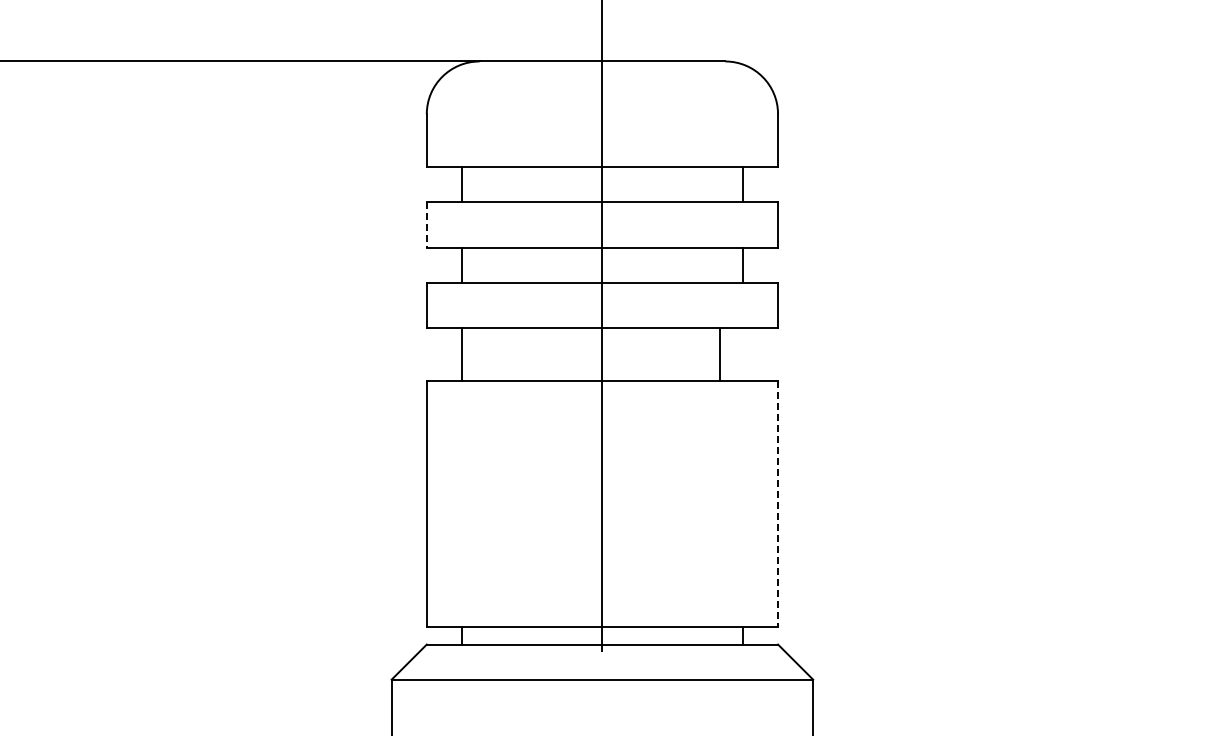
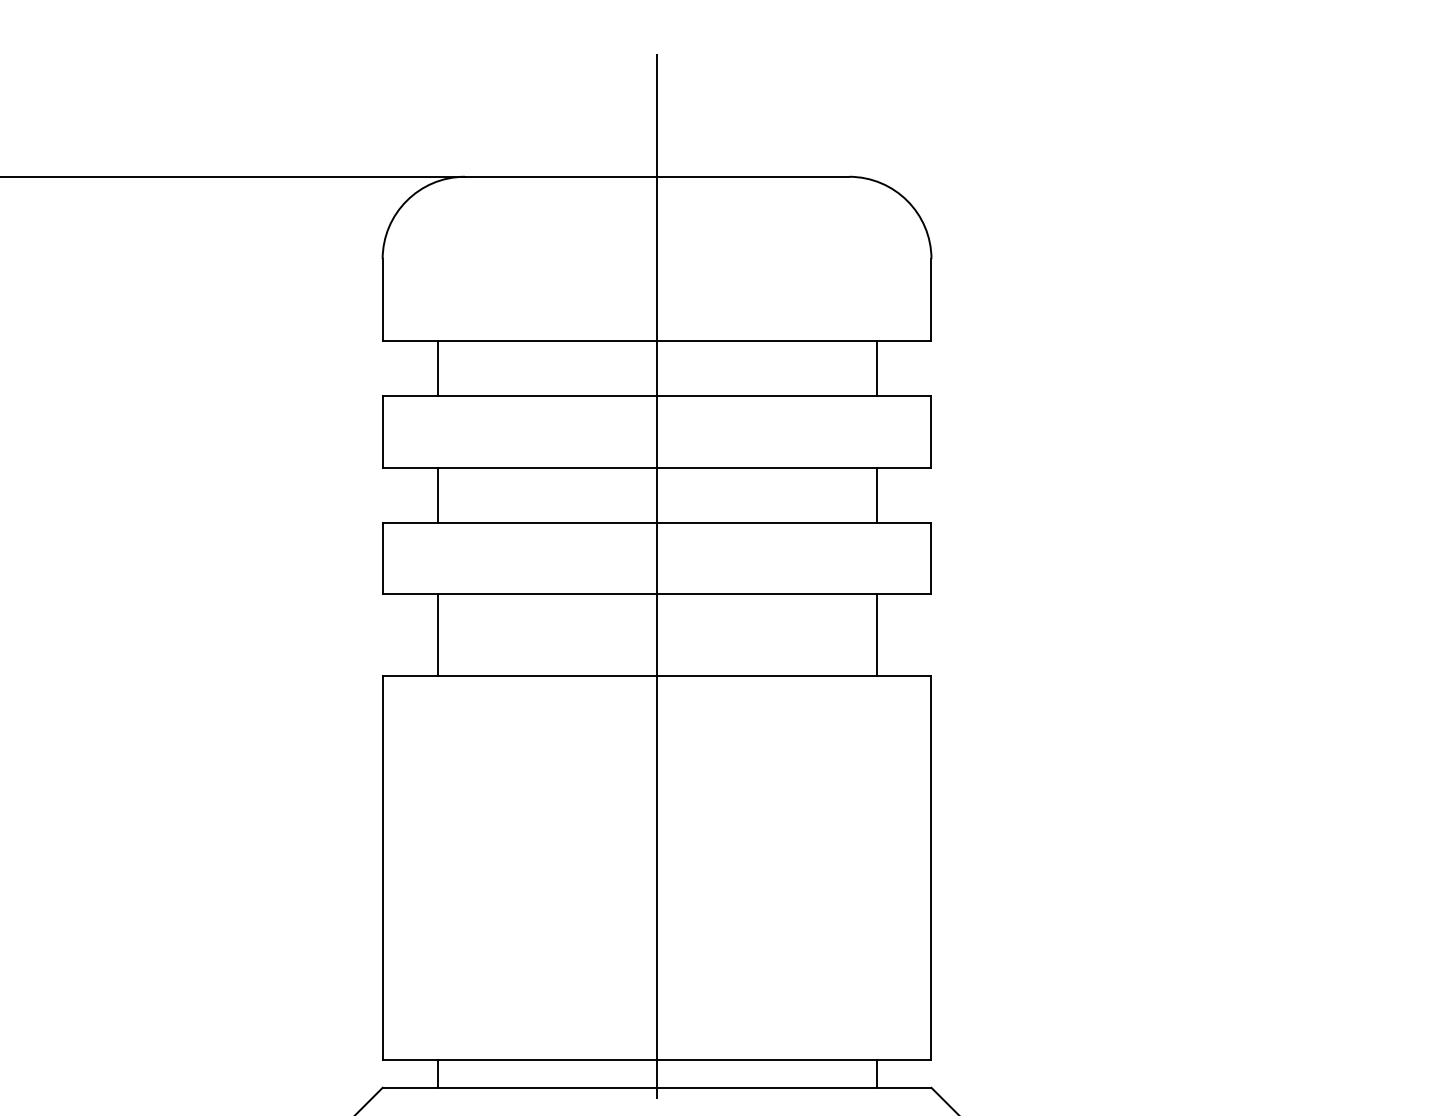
line: (426, 224) -> (382, 431), dashed -> solid
line: (719, 354) -> (875, 634), moved
line: (778, 504) -> (932, 869), dashed -> solid

